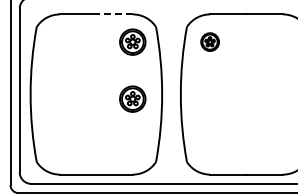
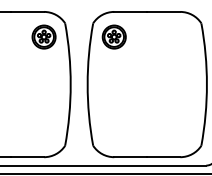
line: (114, 14) -> (27, 12), dashed -> solid
part: (209, 41) -> (113, 36), size x1.43
part: (132, 98) -> (43, 88), removed

